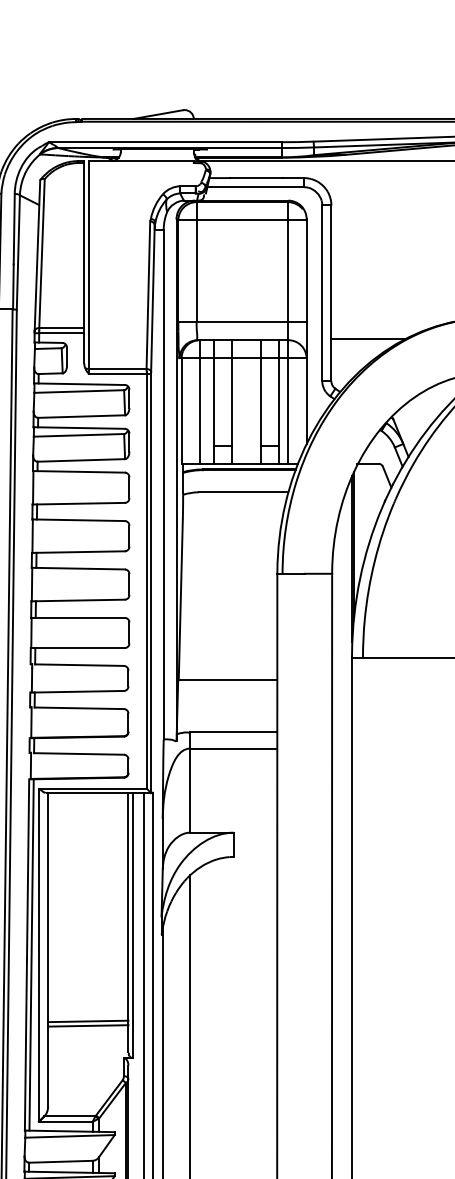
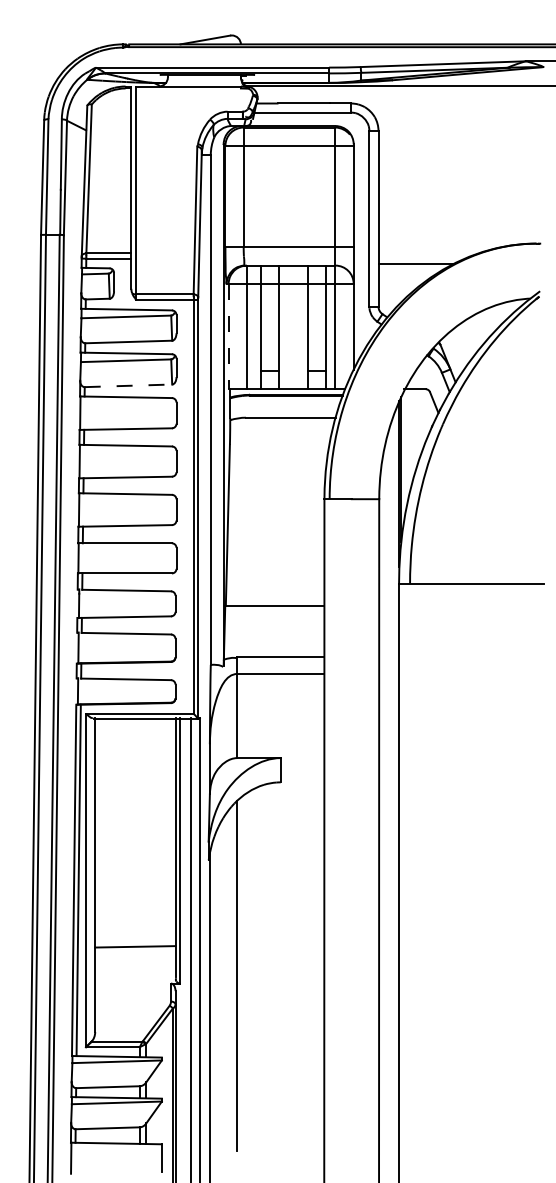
line: (181, 411) -> (228, 336), solid -> dashed
line: (81, 460) -> (128, 385), solid -> dashed
line: (88, 1026) -> (135, 951), removed

